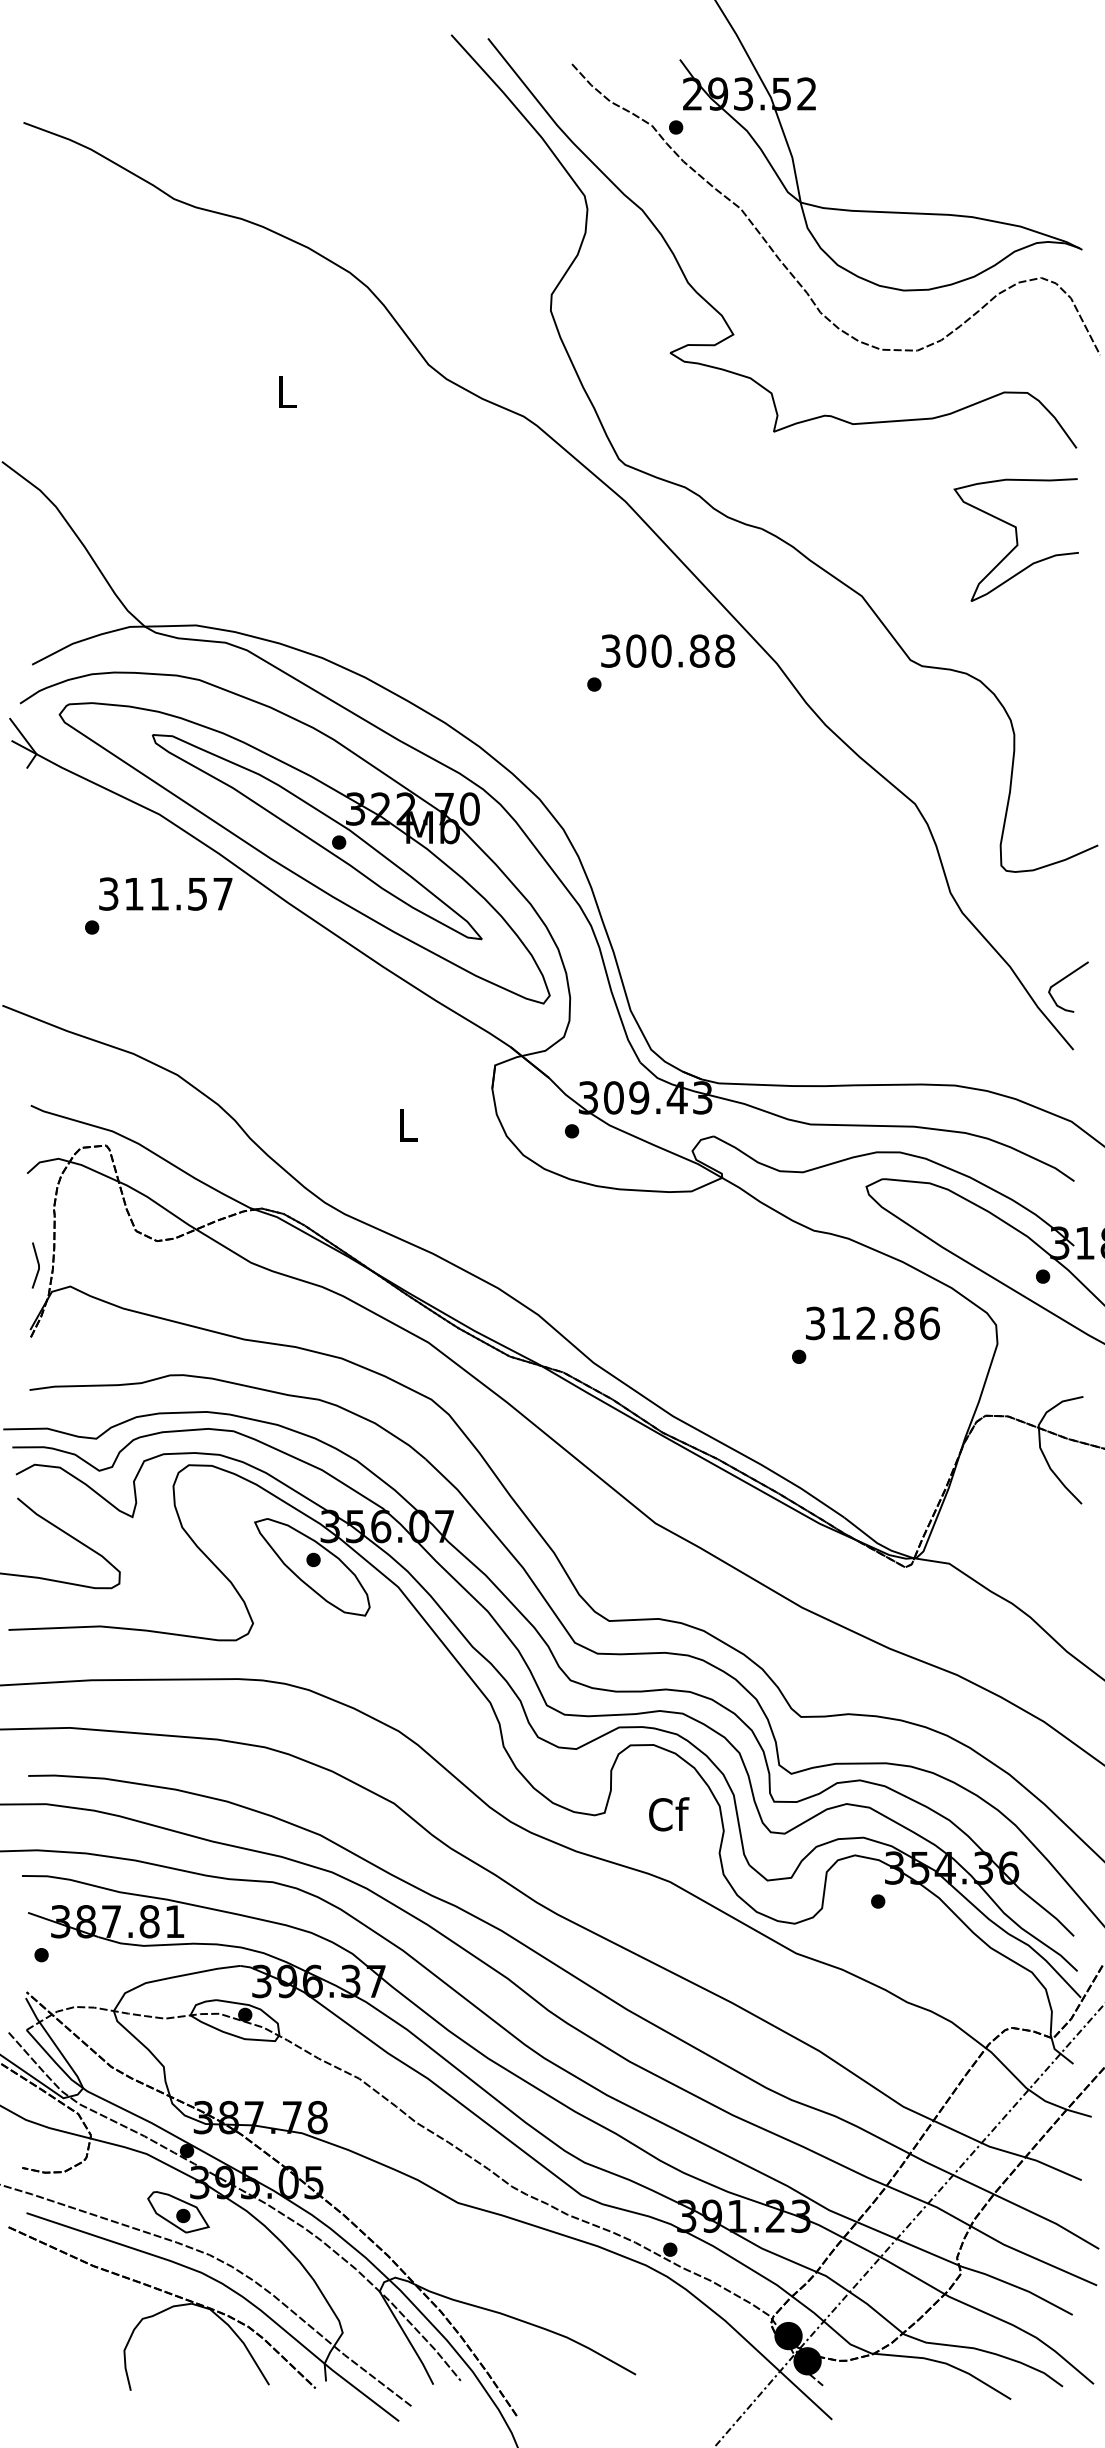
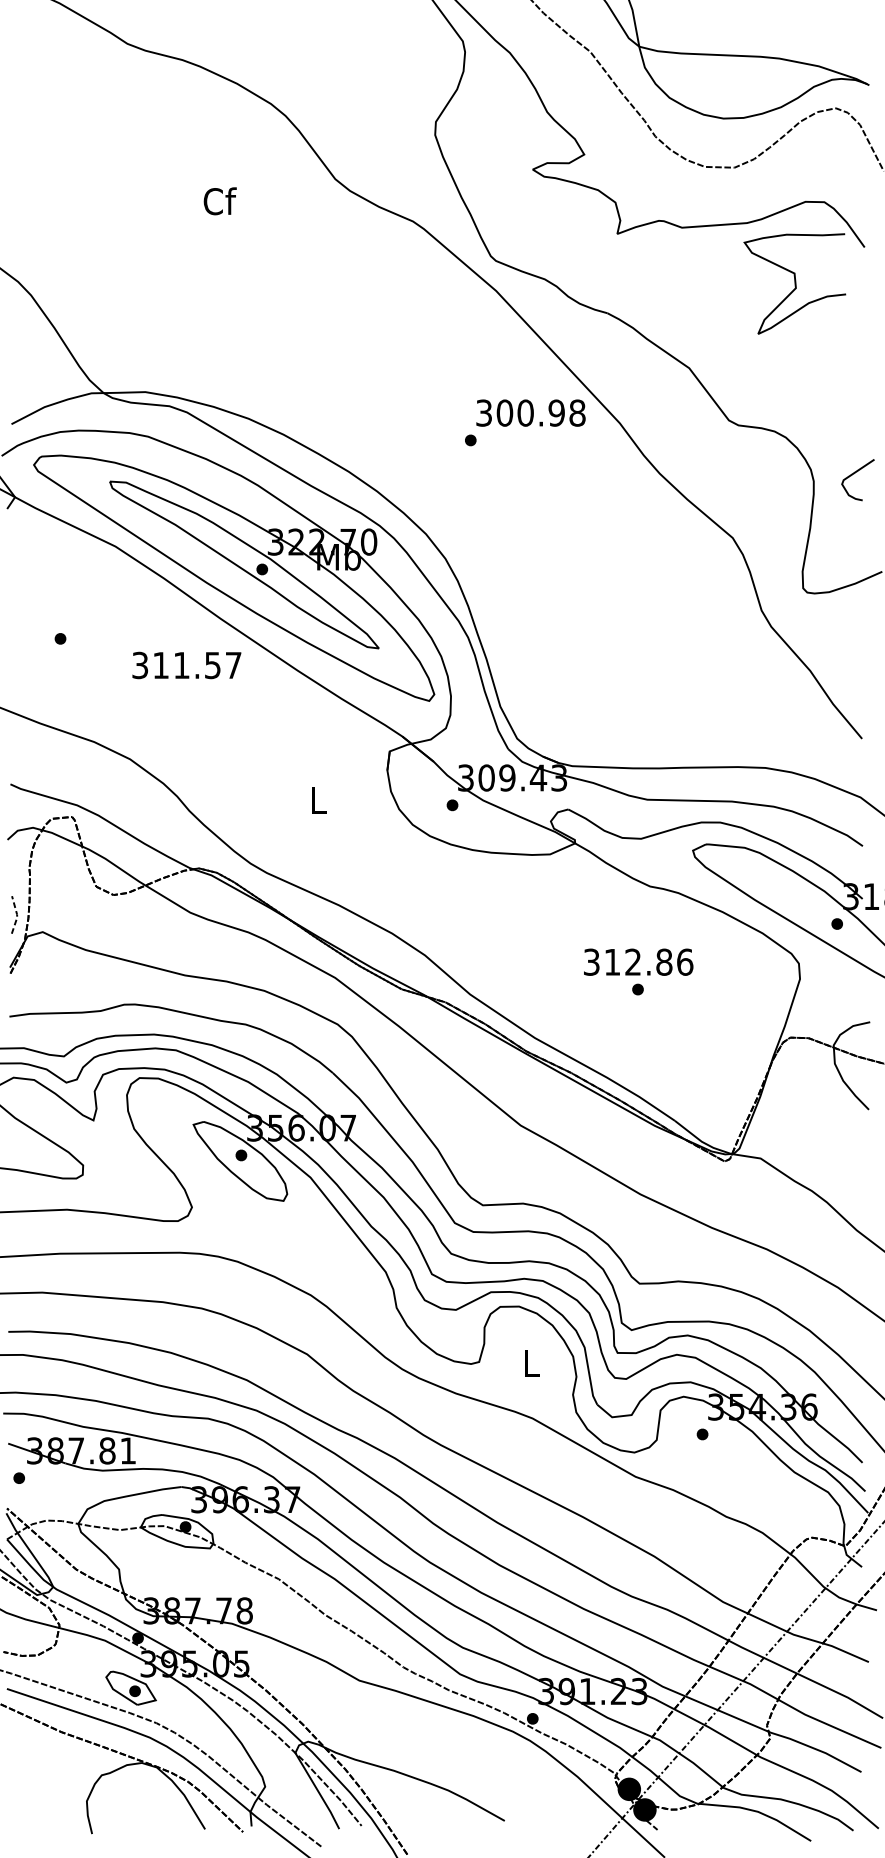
text: (287, 391) -> (220, 201), L -> Cf
curve: (1016, 539) -> (795, 283), moved
text: (699, 650) -> (556, 412), 300.88 -> 300.98
text: (165, 893) -> (186, 664), moved
curve: (1064, 979) -> (854, 473), moved
line: (38, 1265) -> (16, 914), solid -> dashed
text: (872, 1323) -> (638, 962), moved
text: (669, 1814) -> (532, 1363), Cf -> L

